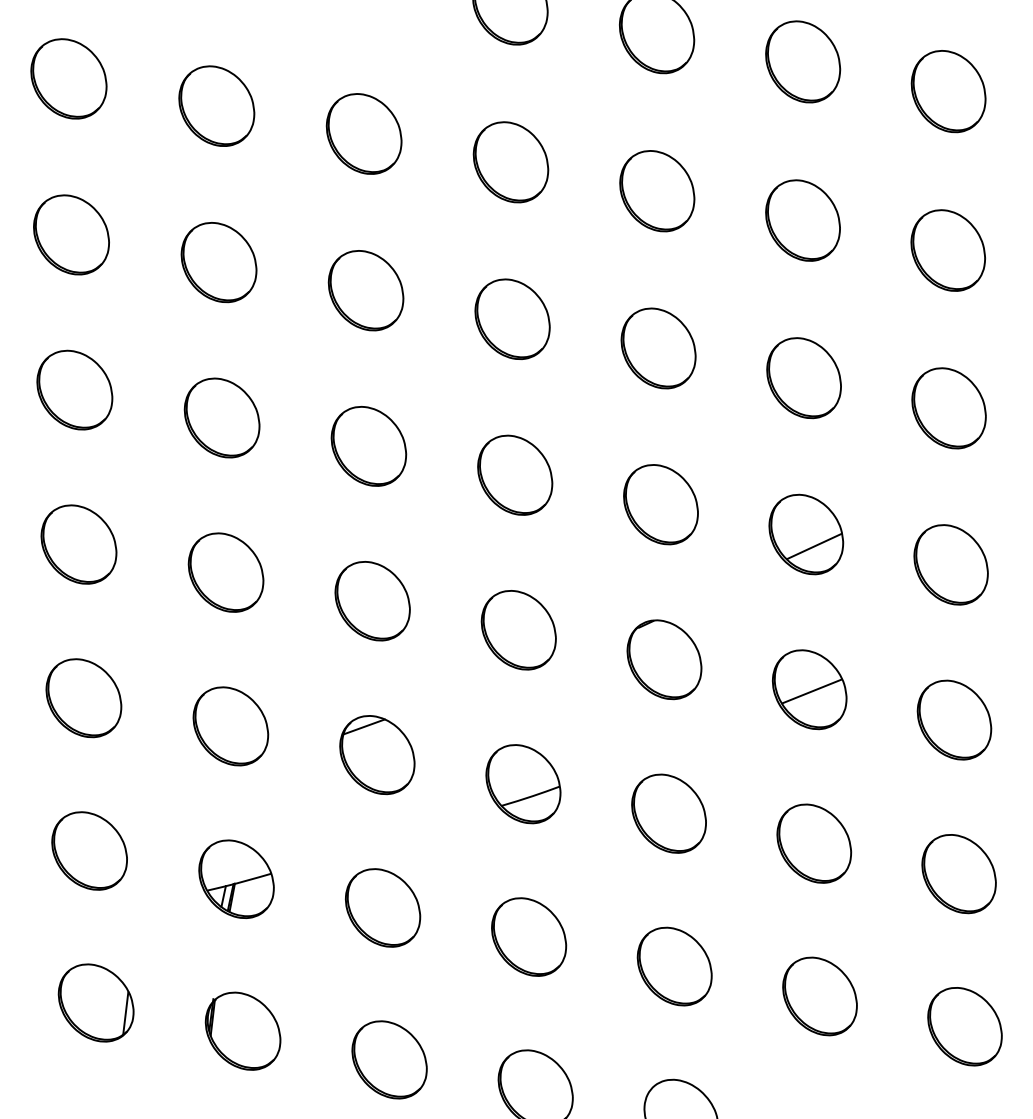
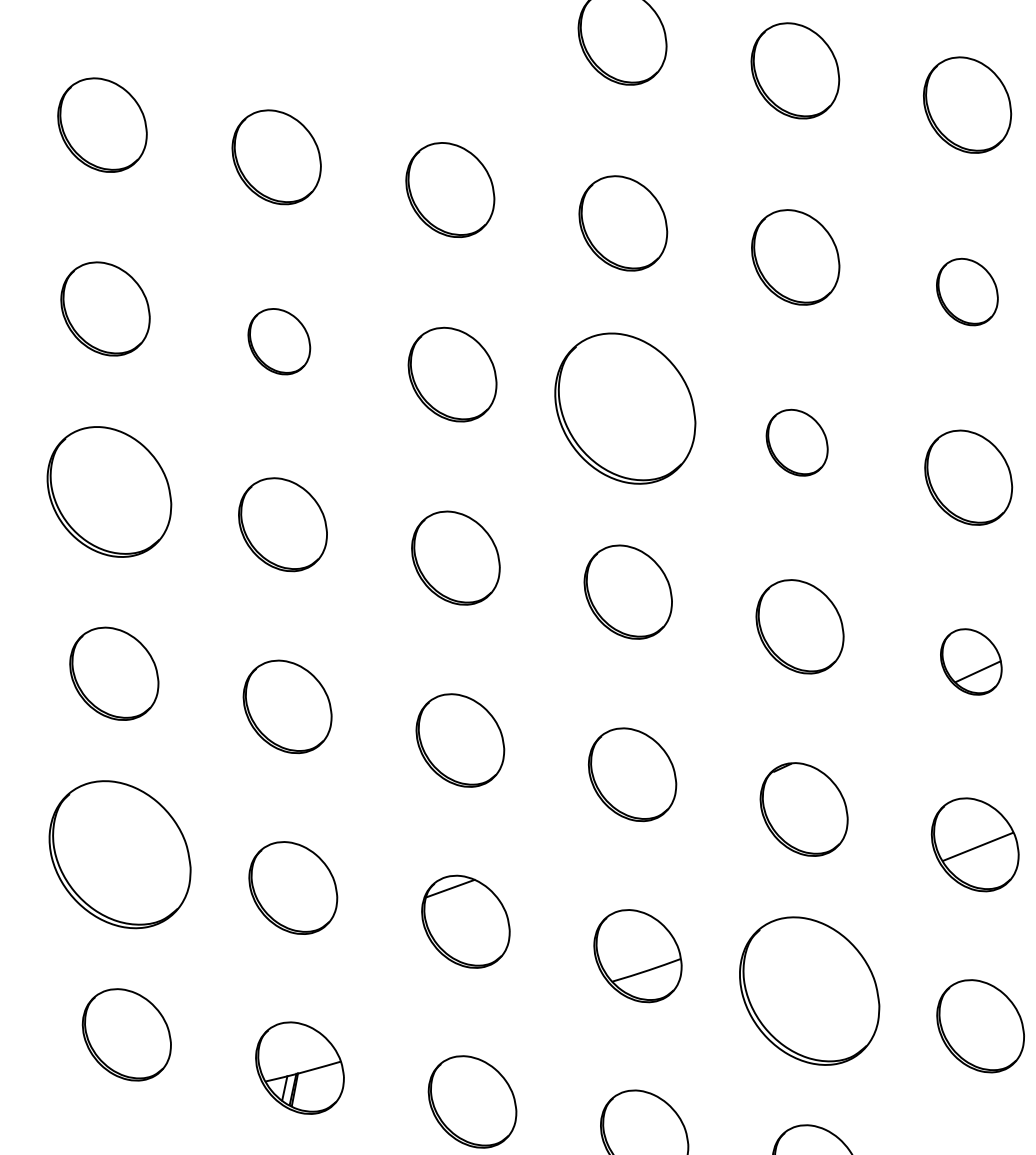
part: (802, 220) -> (966, 291), size x0.7
part: (218, 262) -> (278, 341), size x0.7
part: (512, 318) -> (625, 407), size x1.6
part: (658, 348) -> (797, 442), size x0.7
part: (74, 389) -> (109, 491), size x1.4
part: (806, 534) -> (971, 661), size x0.7
part: (83, 698) -> (119, 855), size x1.6
part: (668, 813) -> (808, 990), size x1.6

